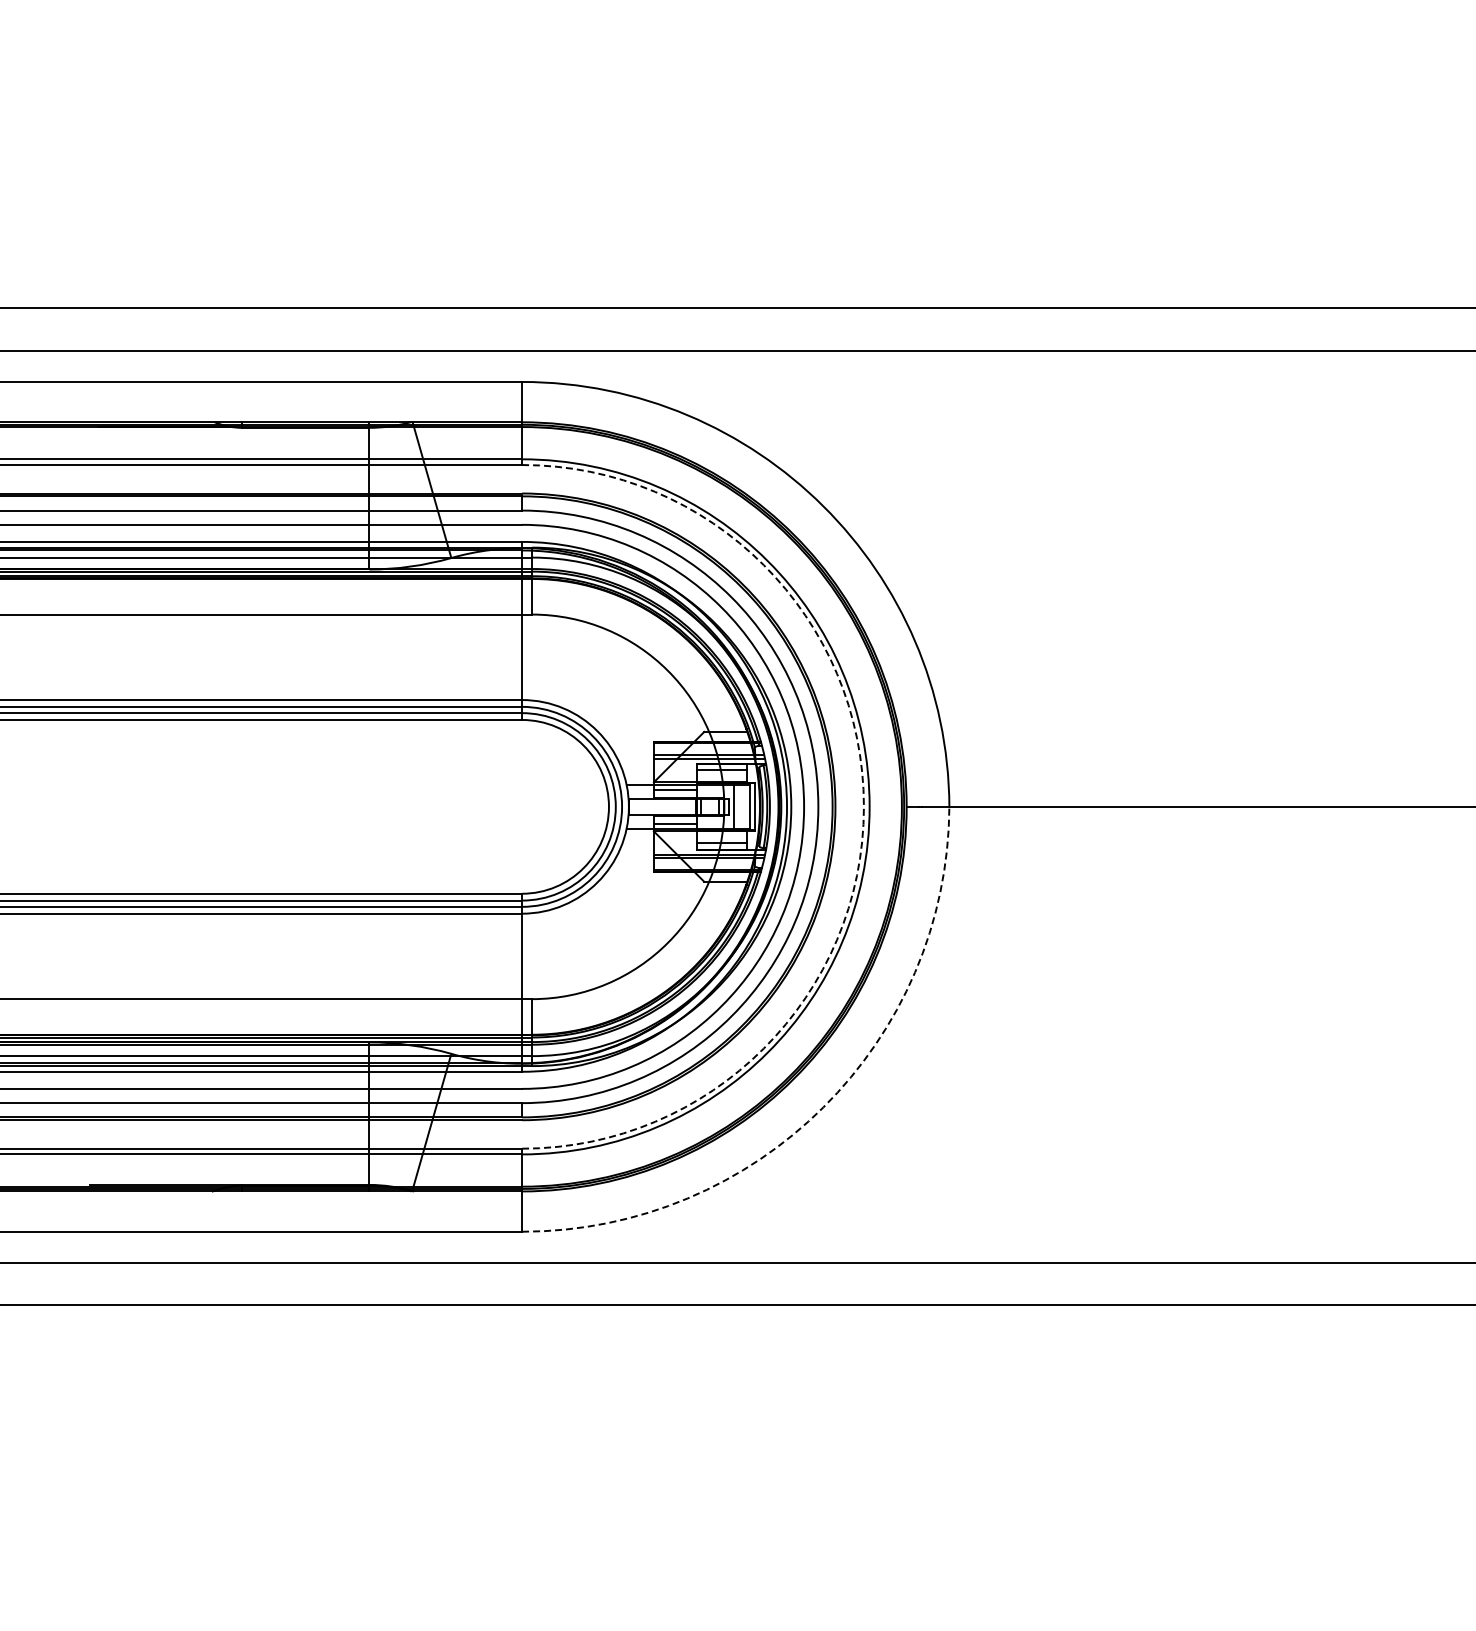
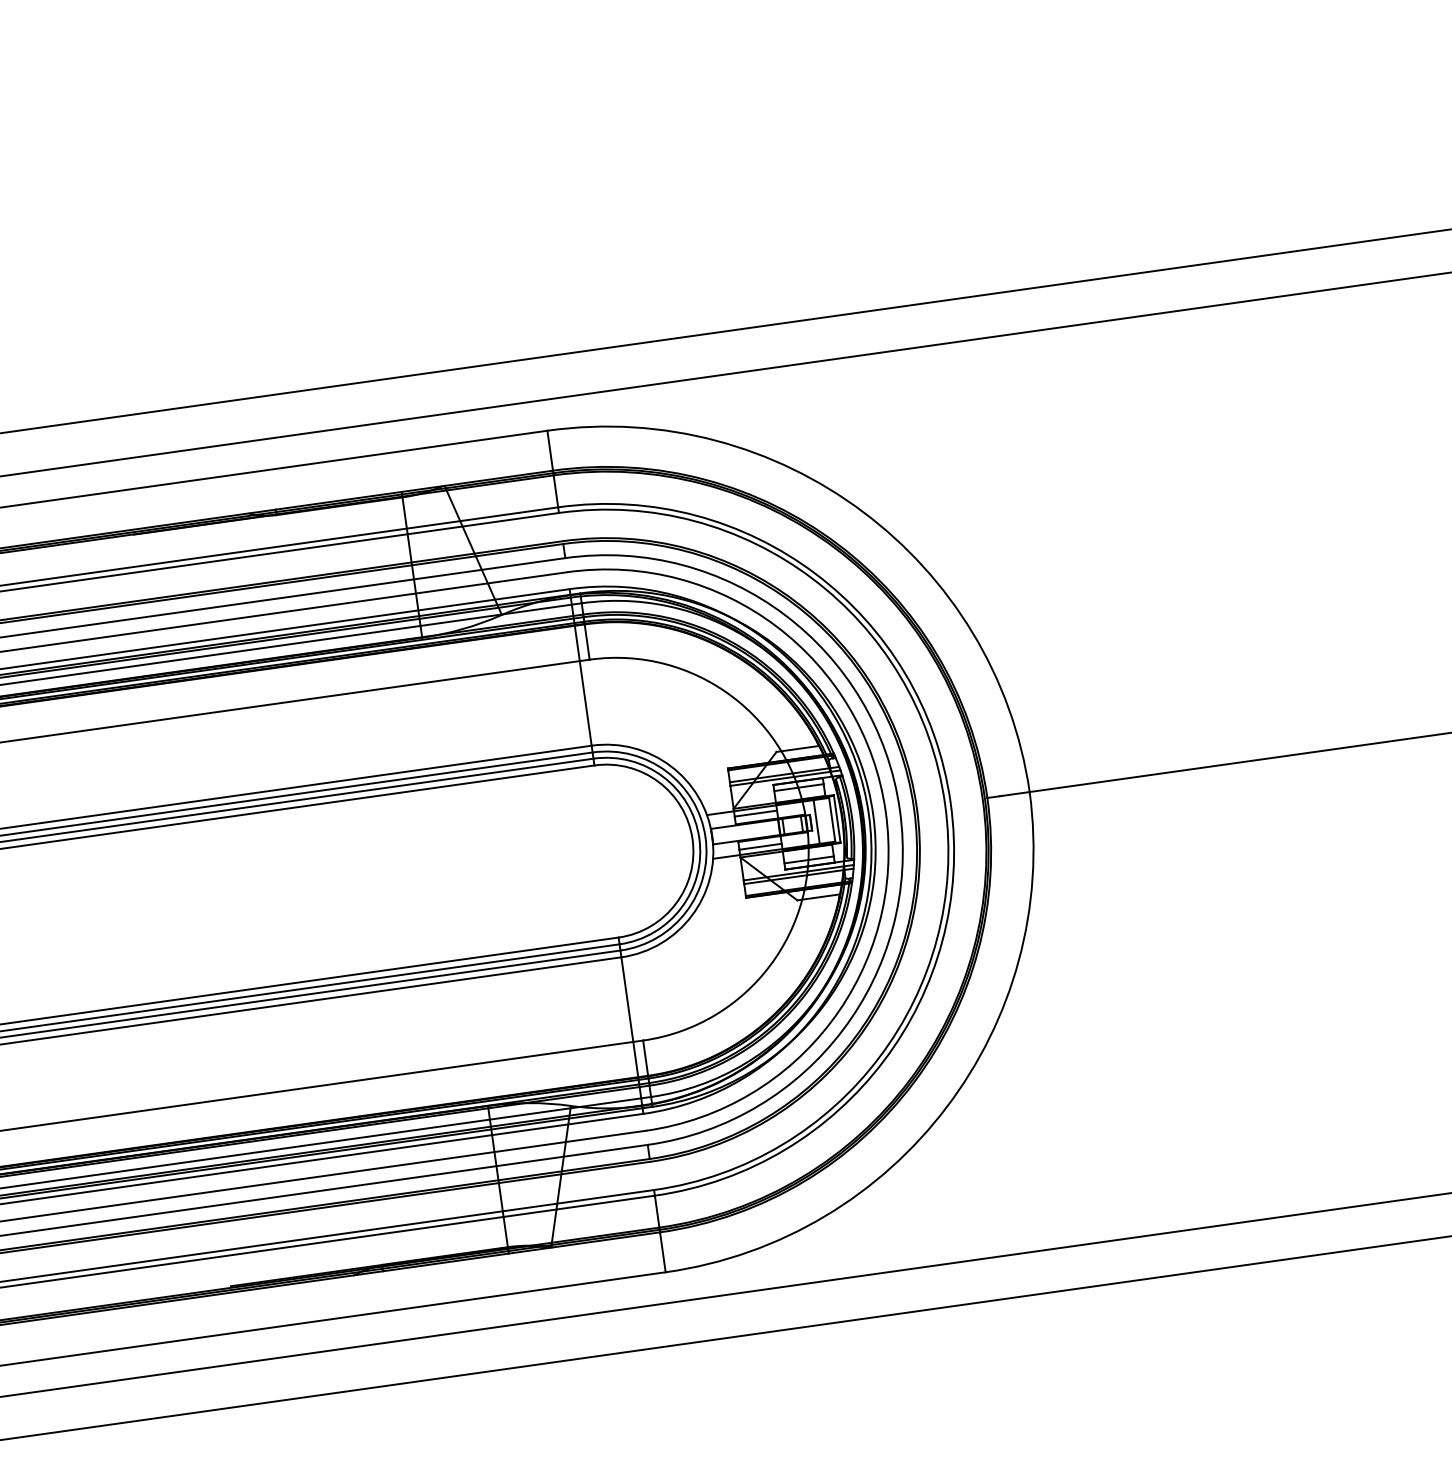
arc: (863, 806) -> (944, 803), dashed -> solid
arc: (823, 1107) -> (946, 1107), dashed -> solid

